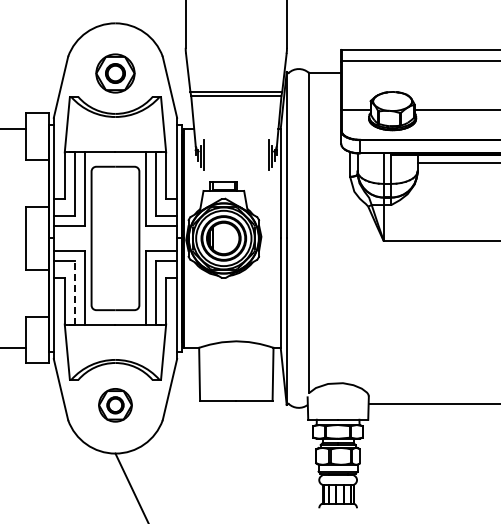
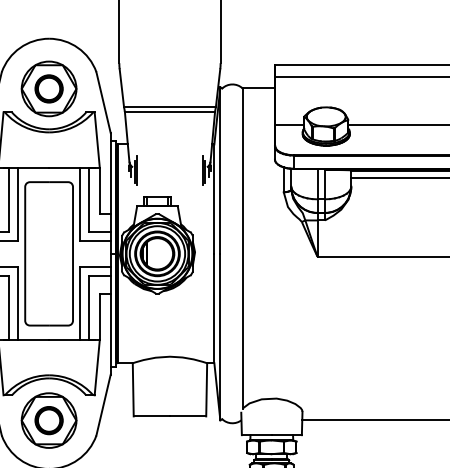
part: (115, 73) -> (49, 88), size x1.43
line: (75, 292) -> (9, 307), dashed -> solid
part: (115, 405) -> (49, 420), size x1.67

